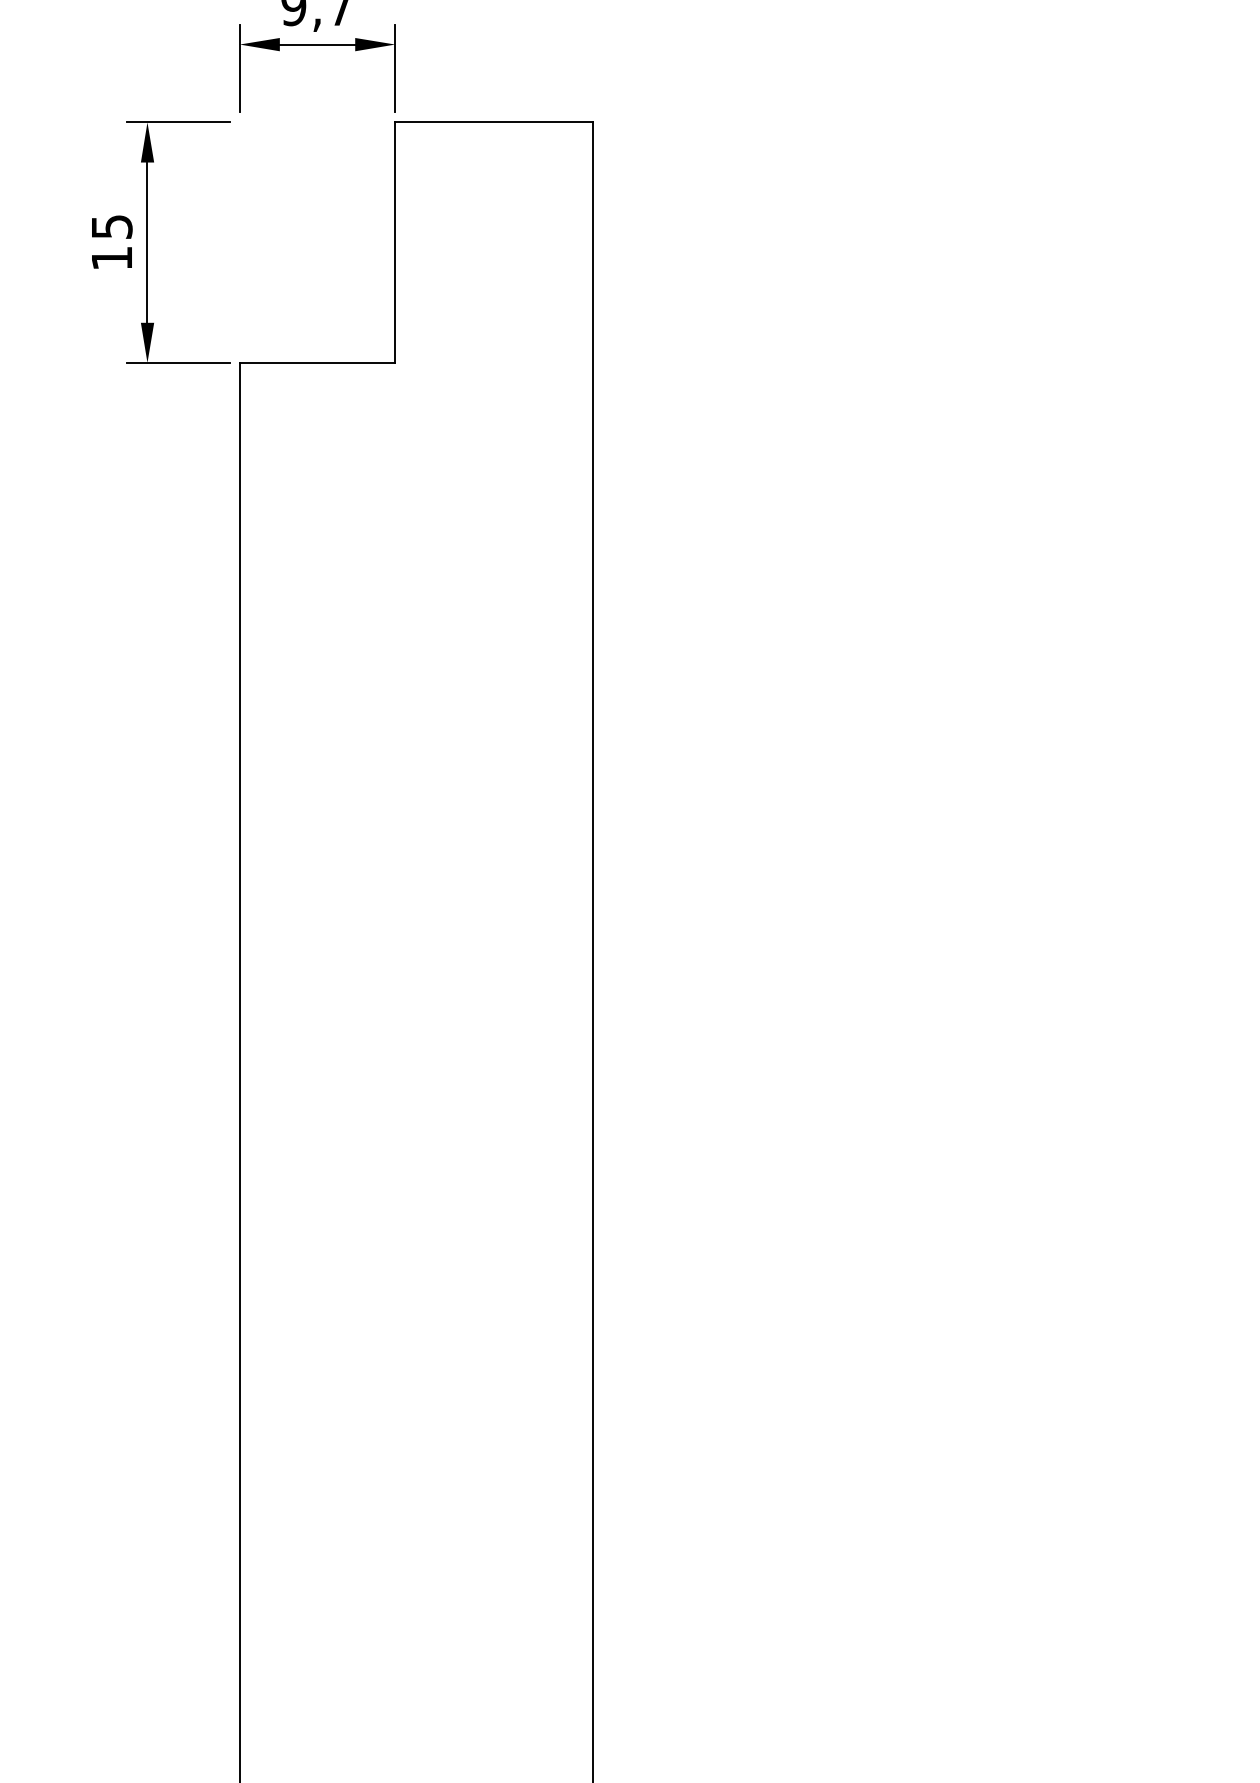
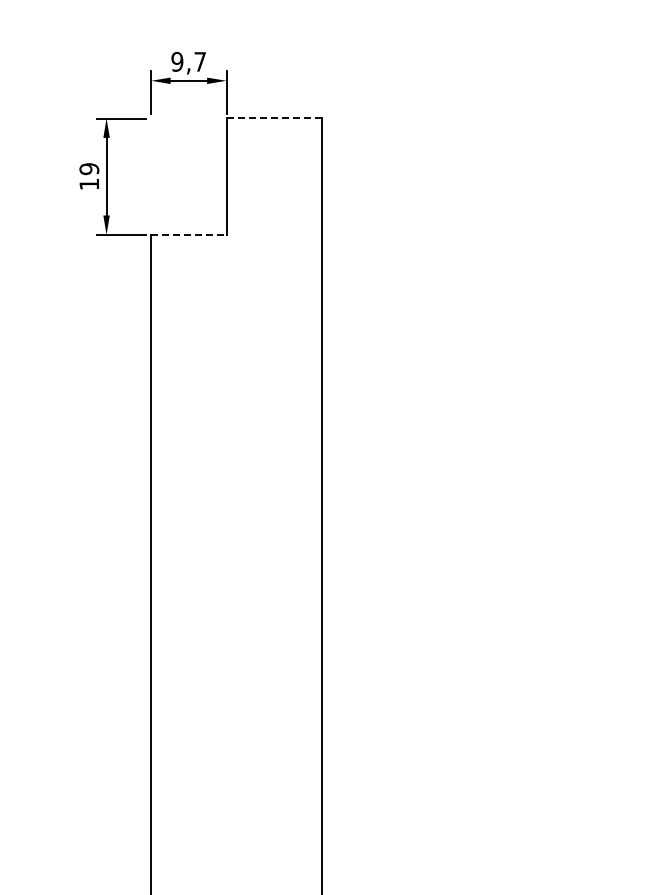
line: (494, 122) -> (274, 118), solid -> dashed
text: (112, 227) -> (89, 169), 15 -> 19
line: (316, 362) -> (188, 234), solid -> dashed

